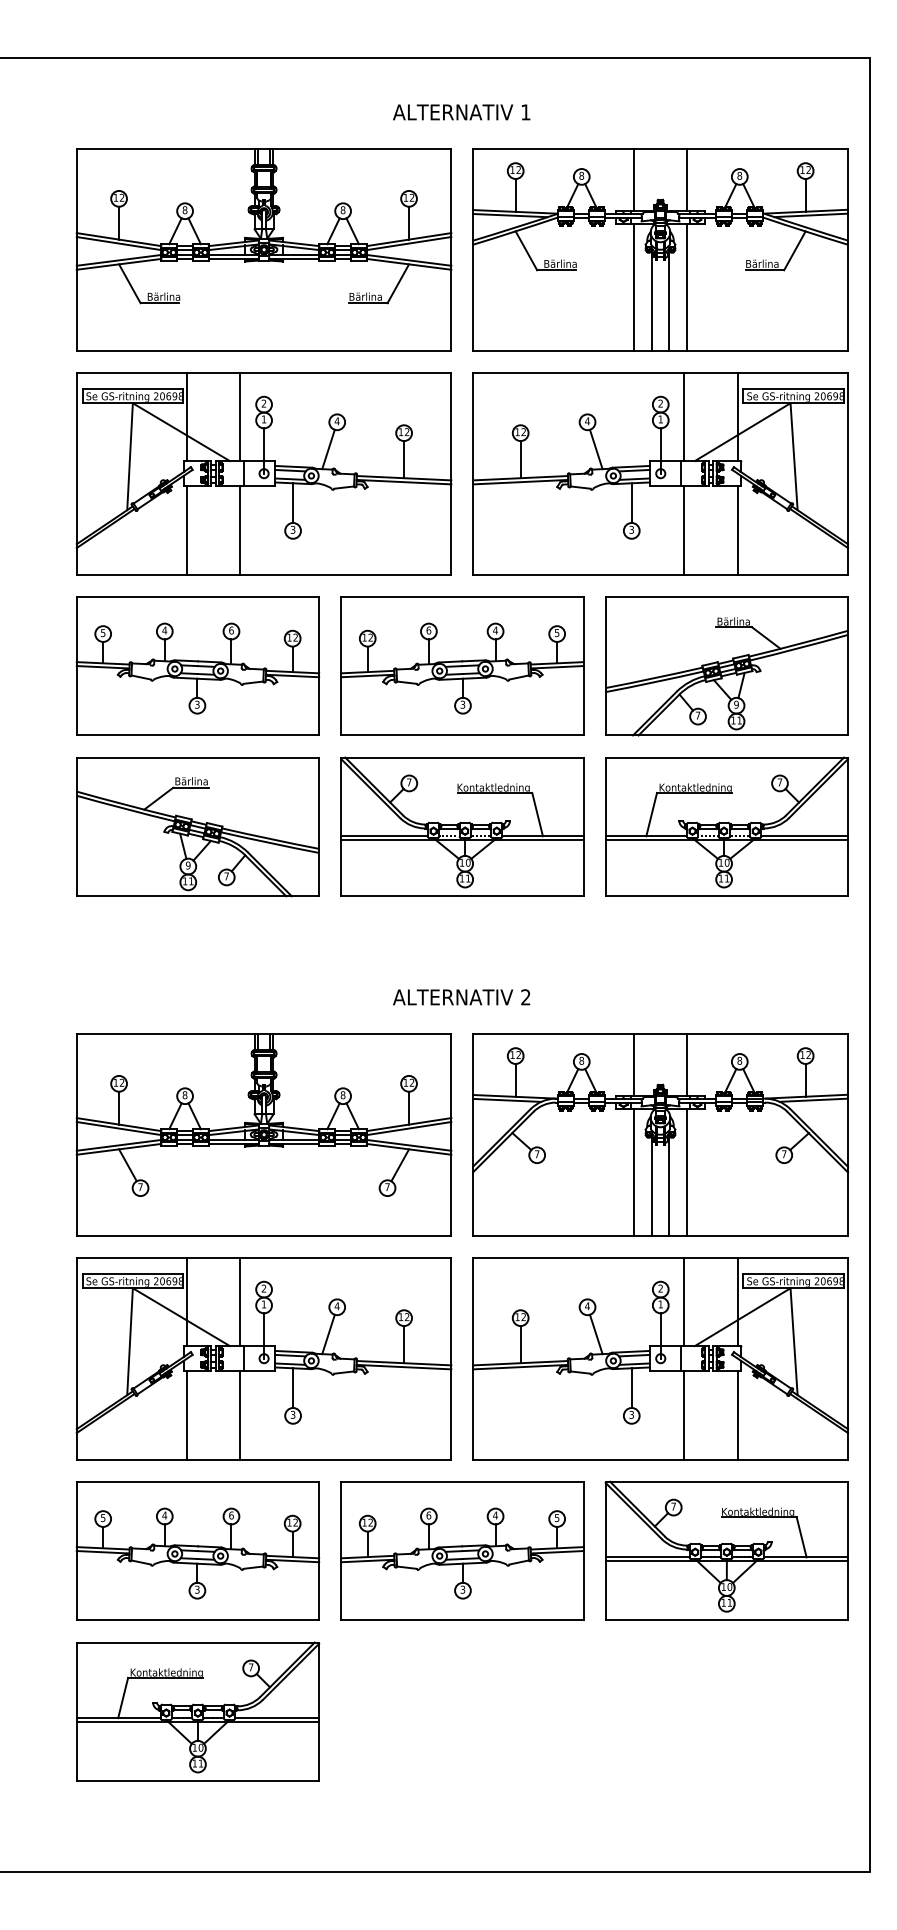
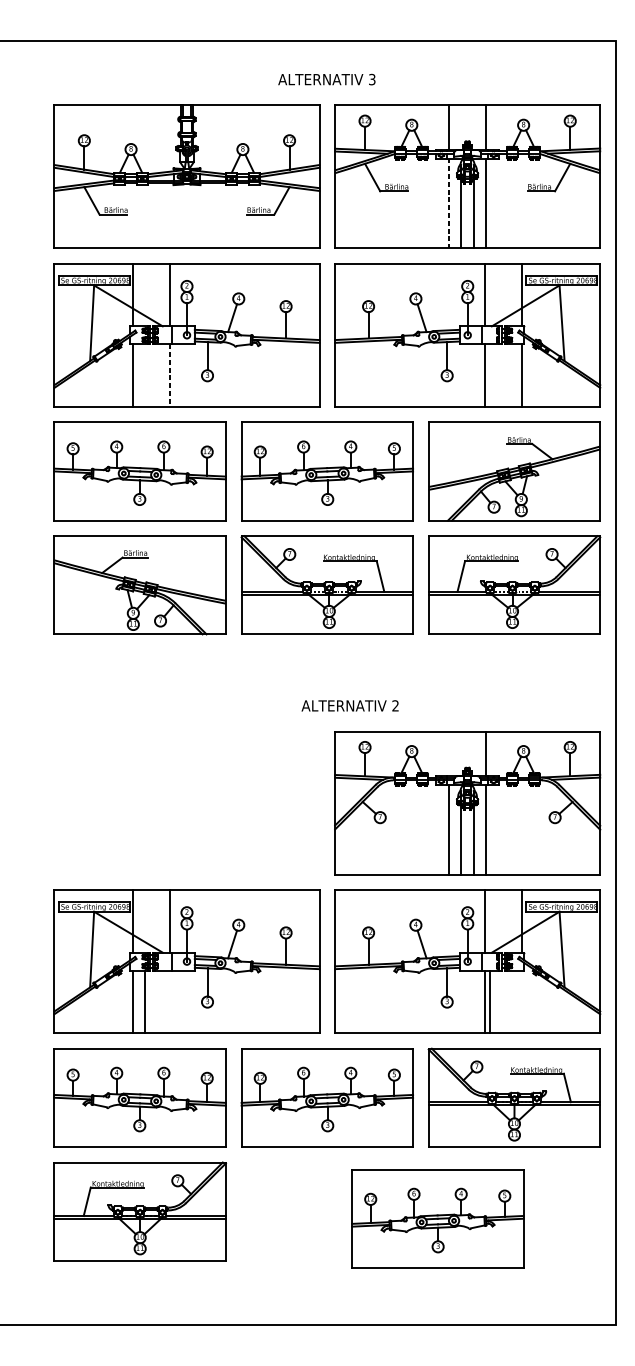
text: (525, 112) -> (371, 79), 1 -> 3
line: (633, 287) -> (448, 203), solid -> dashed
line: (240, 530) -> (170, 375), solid -> dashed
text: (461, 997) -> (350, 706), moved
line: (633, 1064) -> (448, 753), removed
part: (263, 1134) -> (186, 802), removed
line: (240, 1415) -> (145, 1001), moved
line: (737, 1415) -> (490, 1001), moved
part: (618, 1721) -> (437, 1218), added

